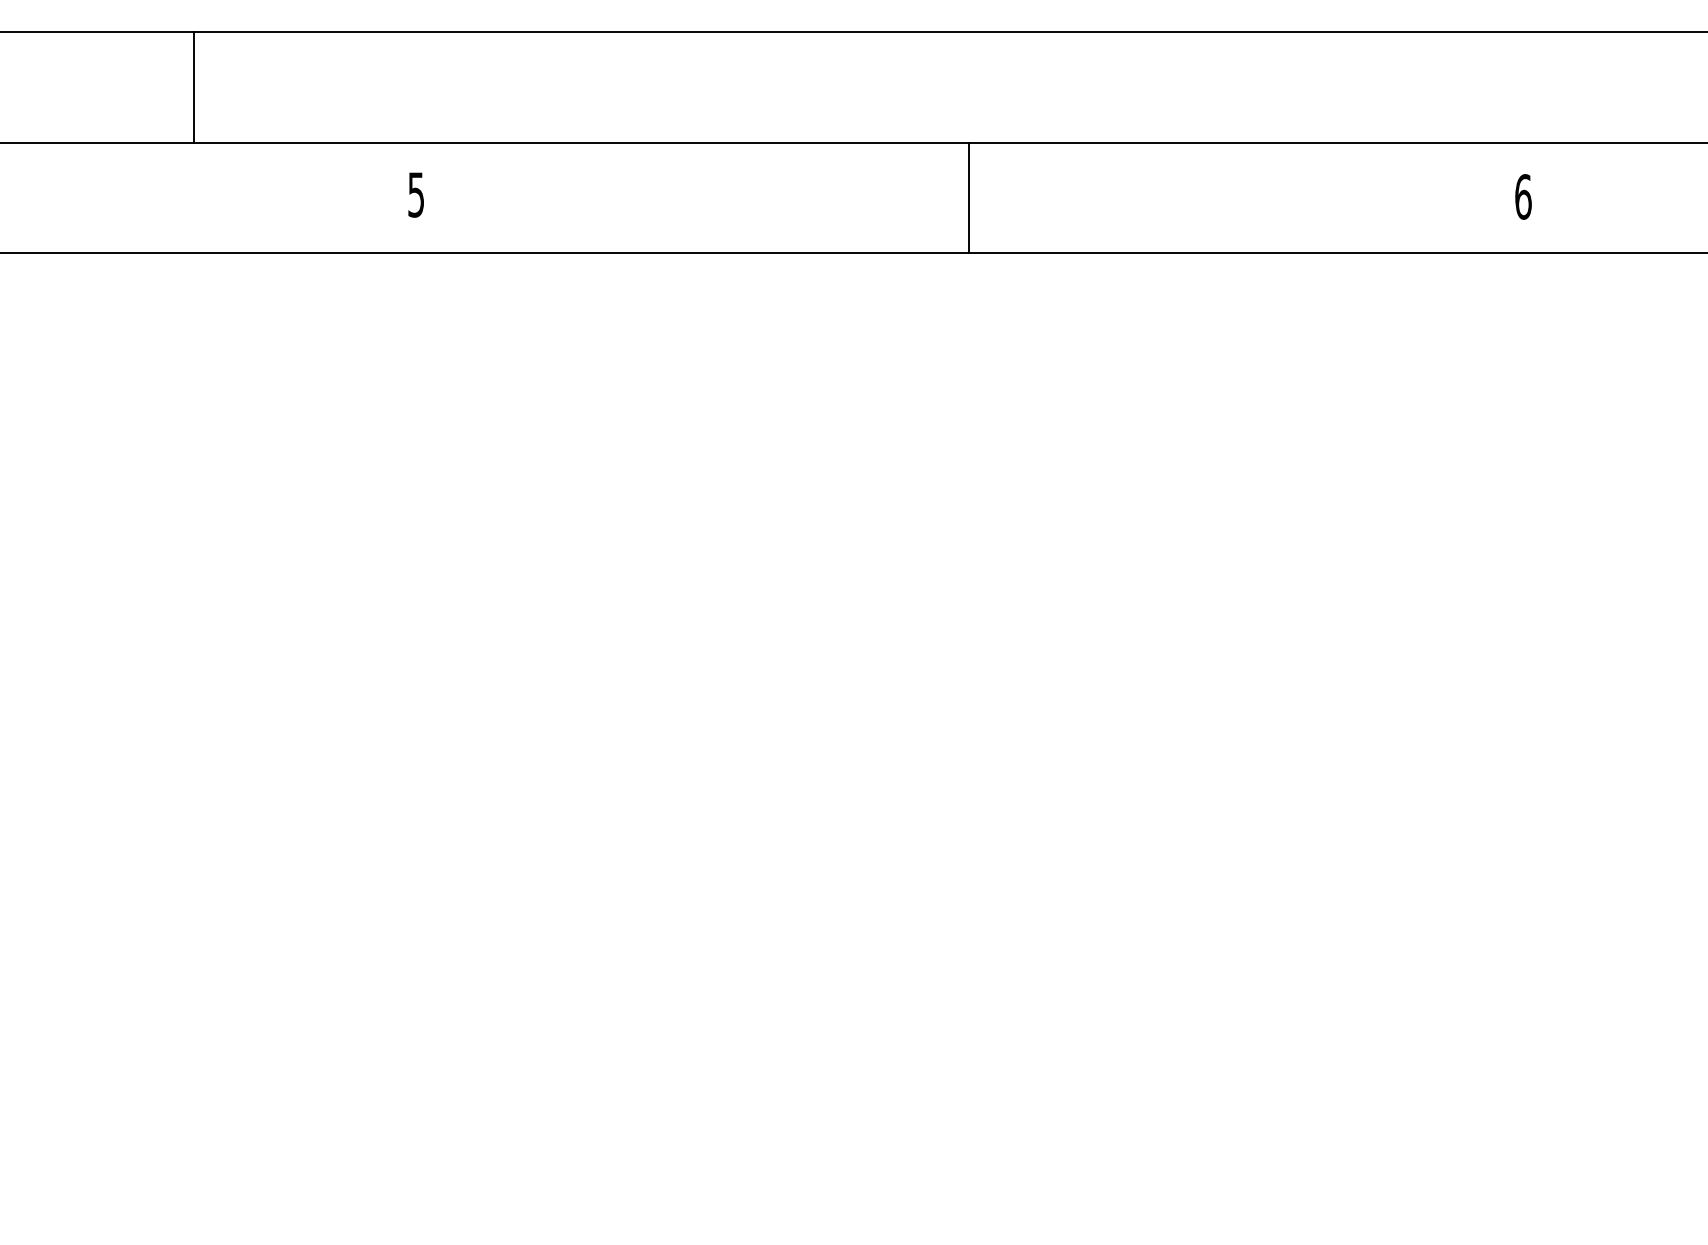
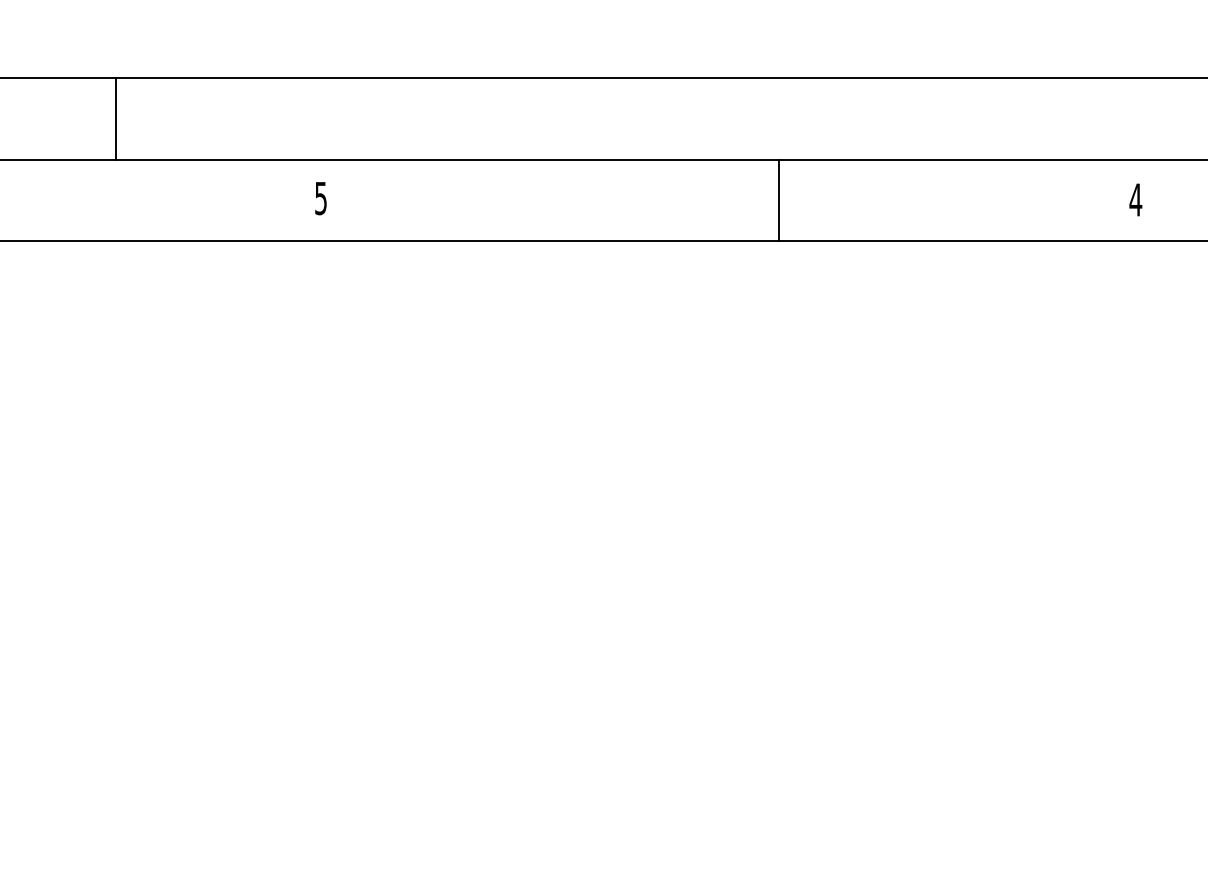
line: (194, 86) -> (116, 118), moved
text: (1523, 196) -> (1135, 199), 6 -> 4
line: (969, 197) -> (779, 200), moved

